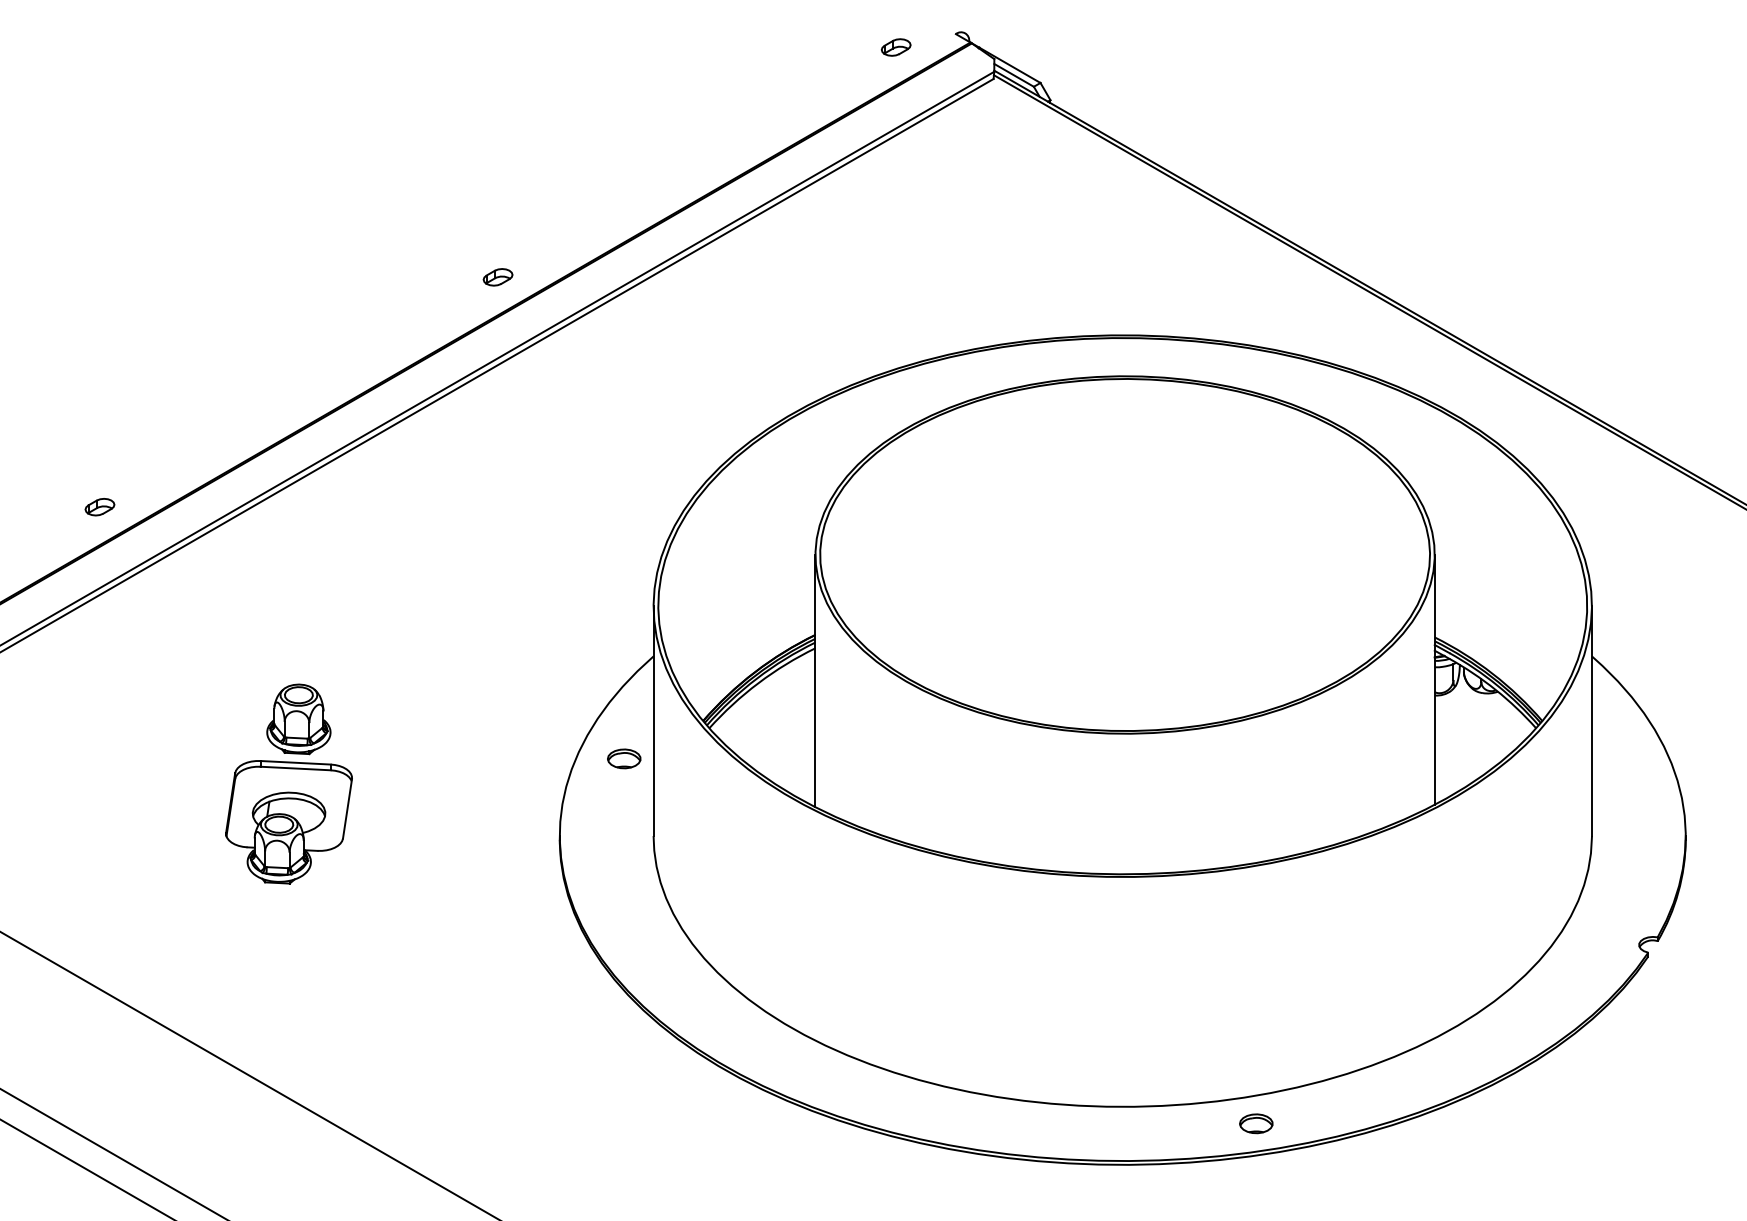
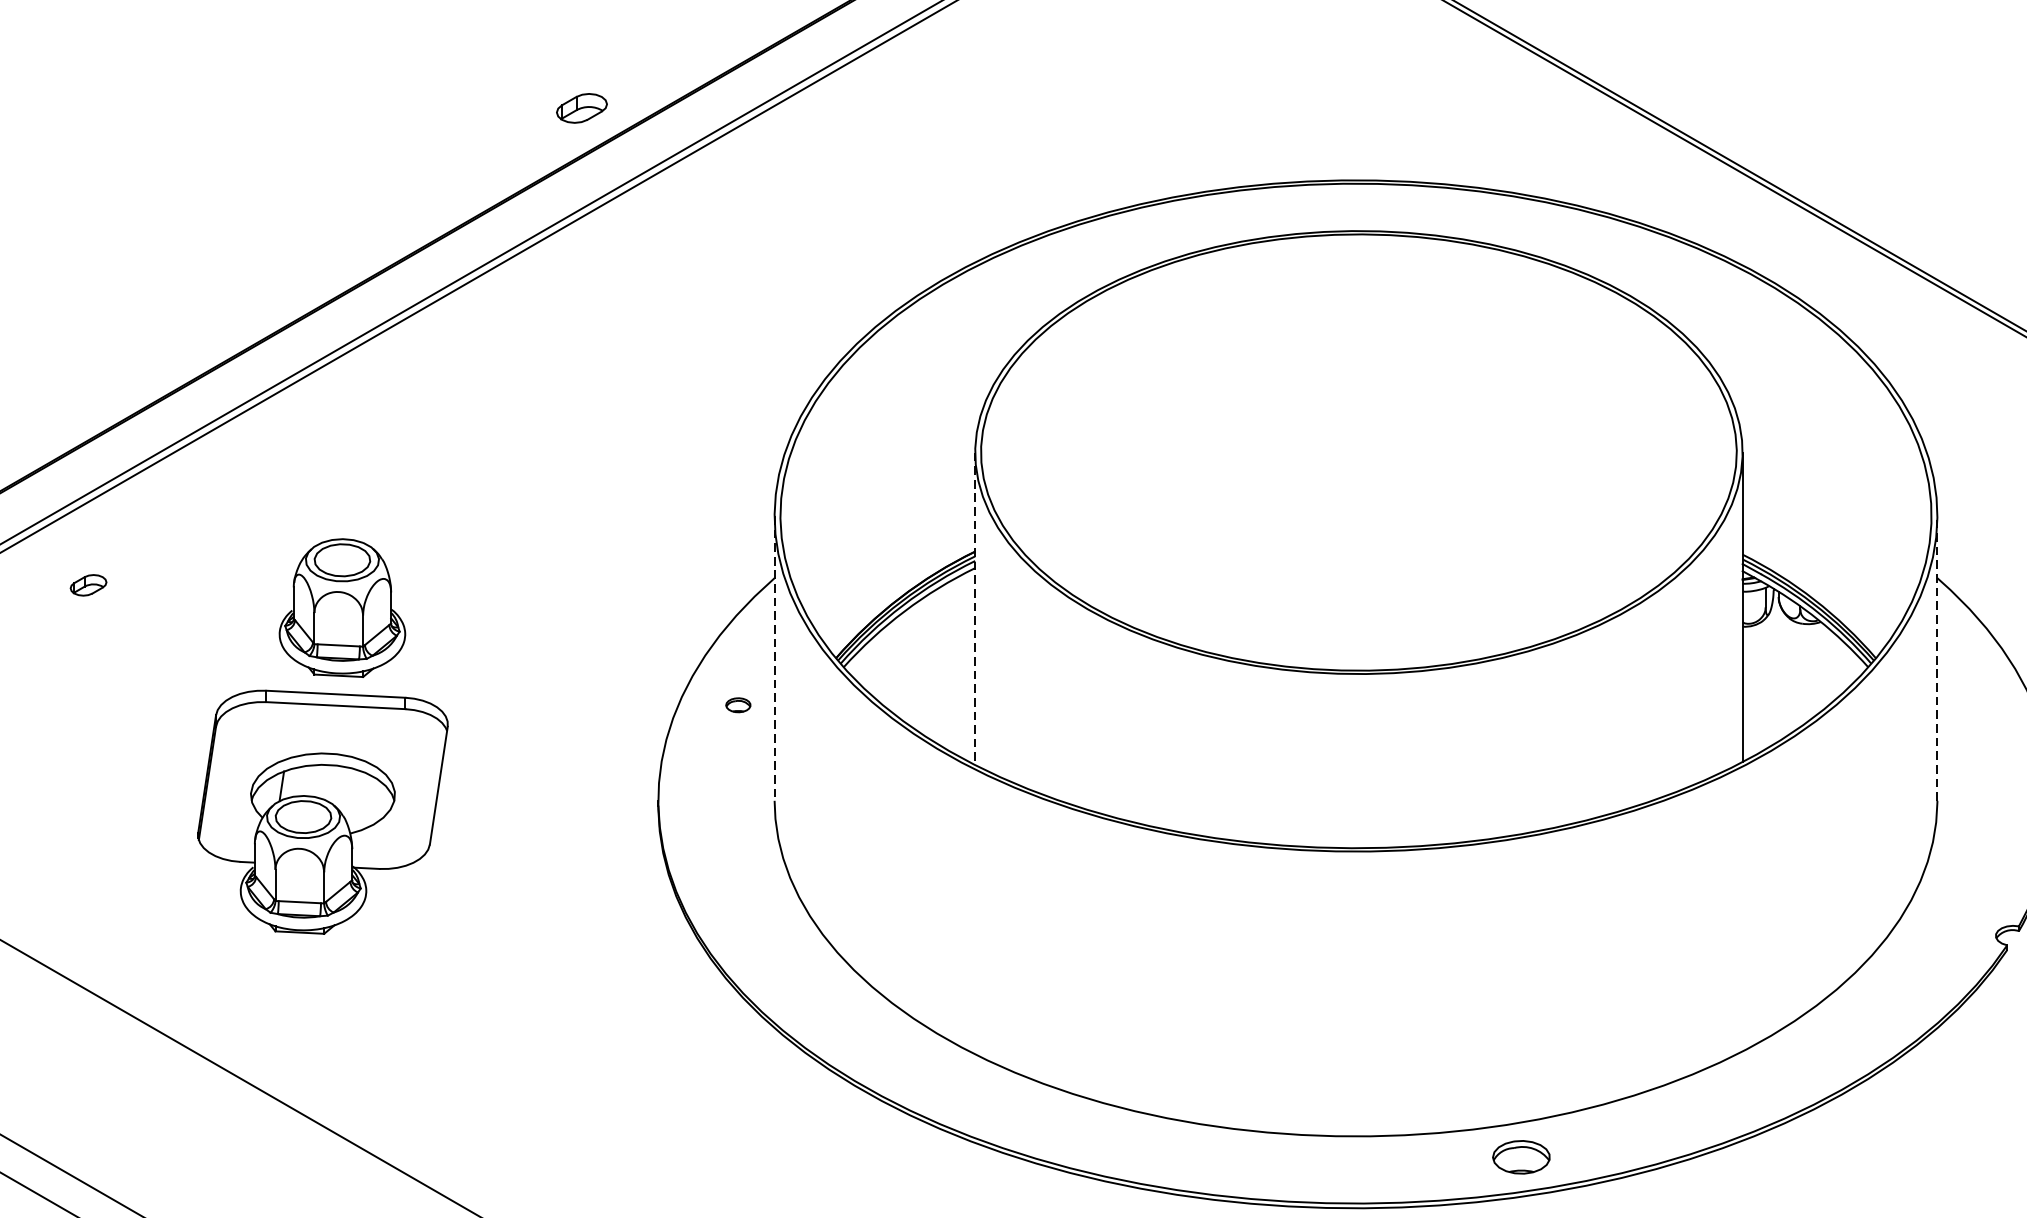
part: (497, 277) -> (581, 108), size x1.4
part: (99, 507) -> (87, 585), moved
line: (815, 681) -> (975, 609), solid -> dashed
line: (653, 721) -> (774, 658), solid -> dashed
line: (1591, 721) -> (1936, 658), solid -> dashed
part: (624, 758) -> (738, 704), size x0.6
part: (288, 783) -> (322, 735), size x1.6
part: (1256, 1123) -> (1521, 1157), size x1.4

